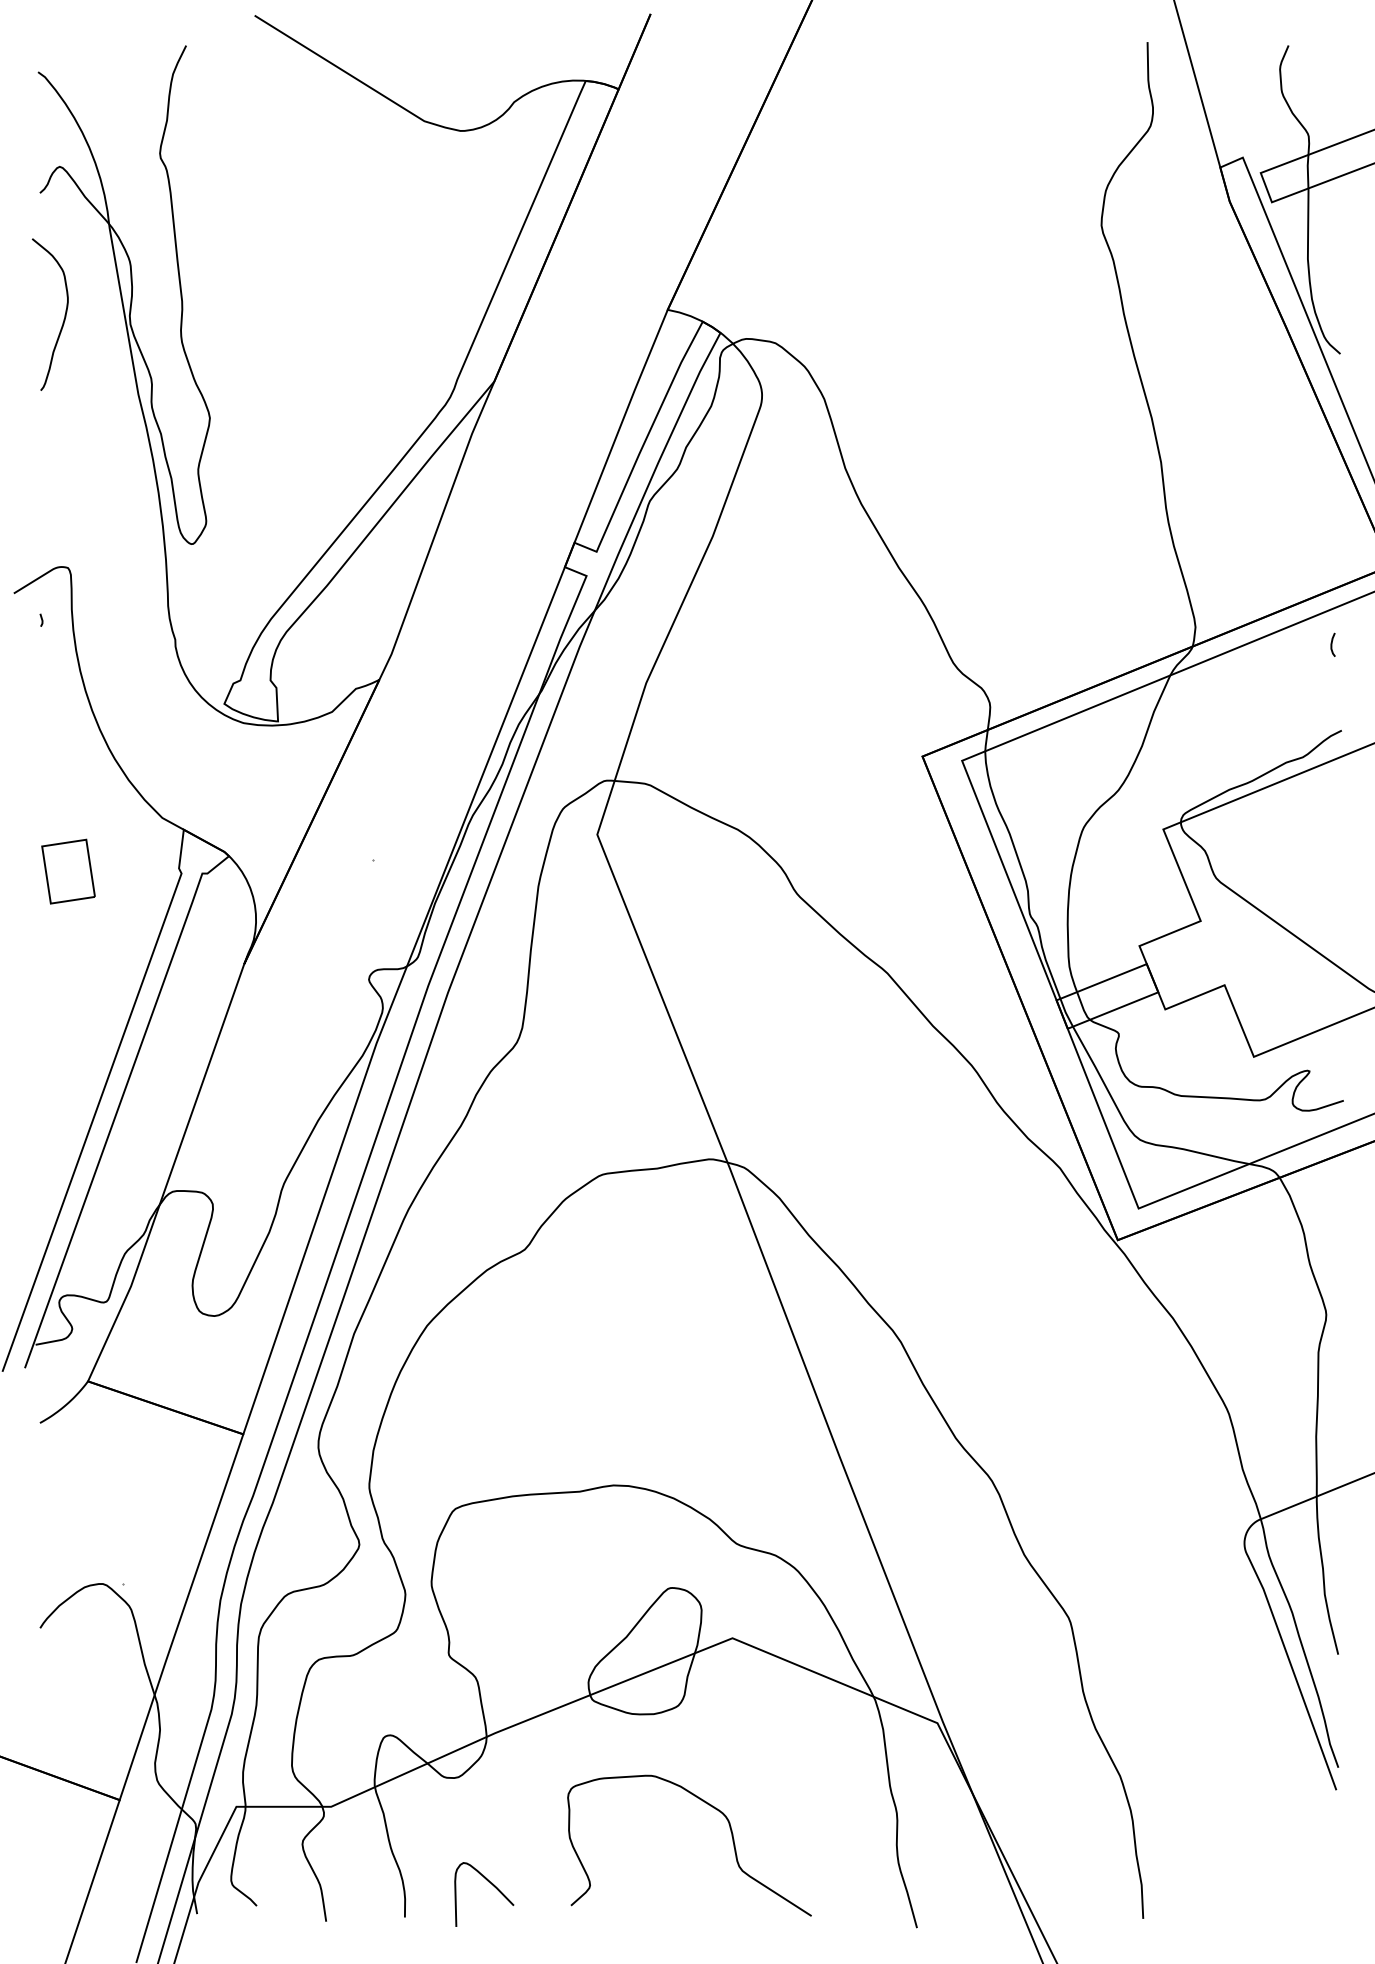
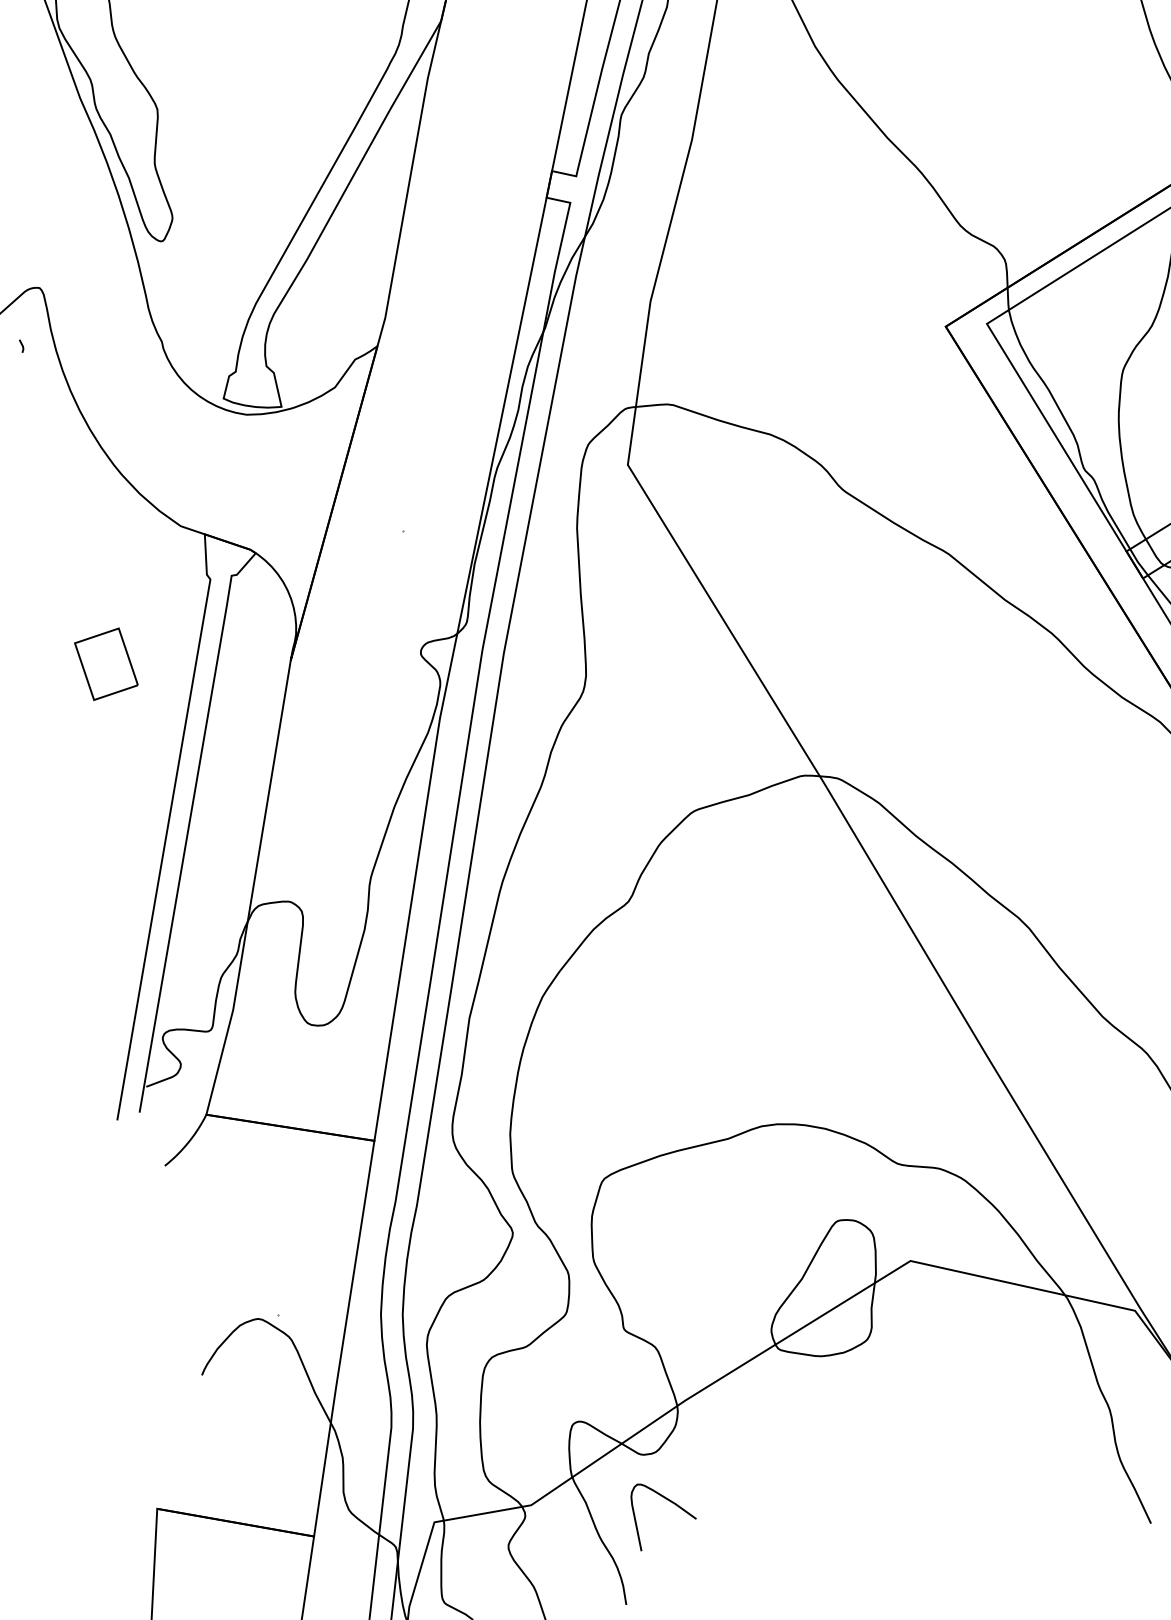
part: (68, 871) -> (106, 664), moved
curve: (731, 1836) -> (945, 1463), removed
curve: (492, 1885) -> (670, 1502), moved

